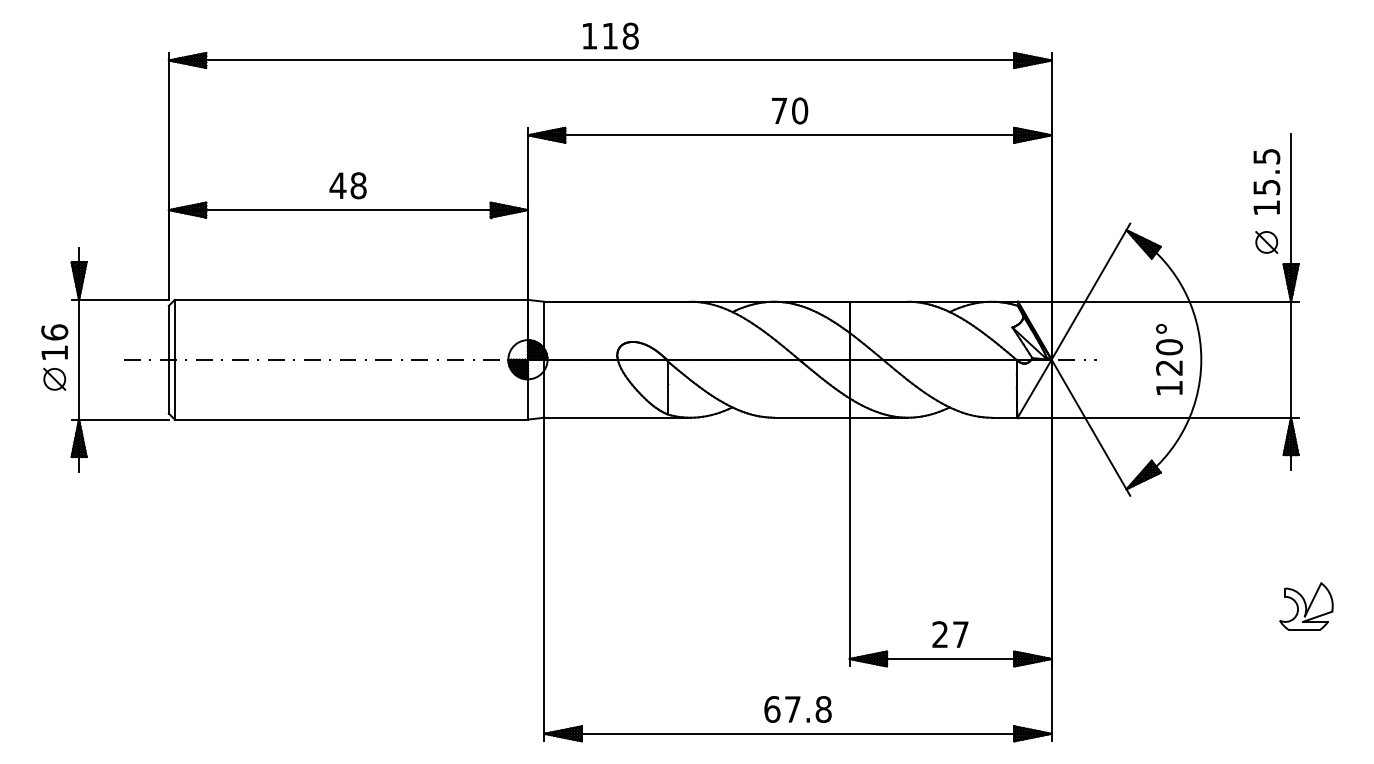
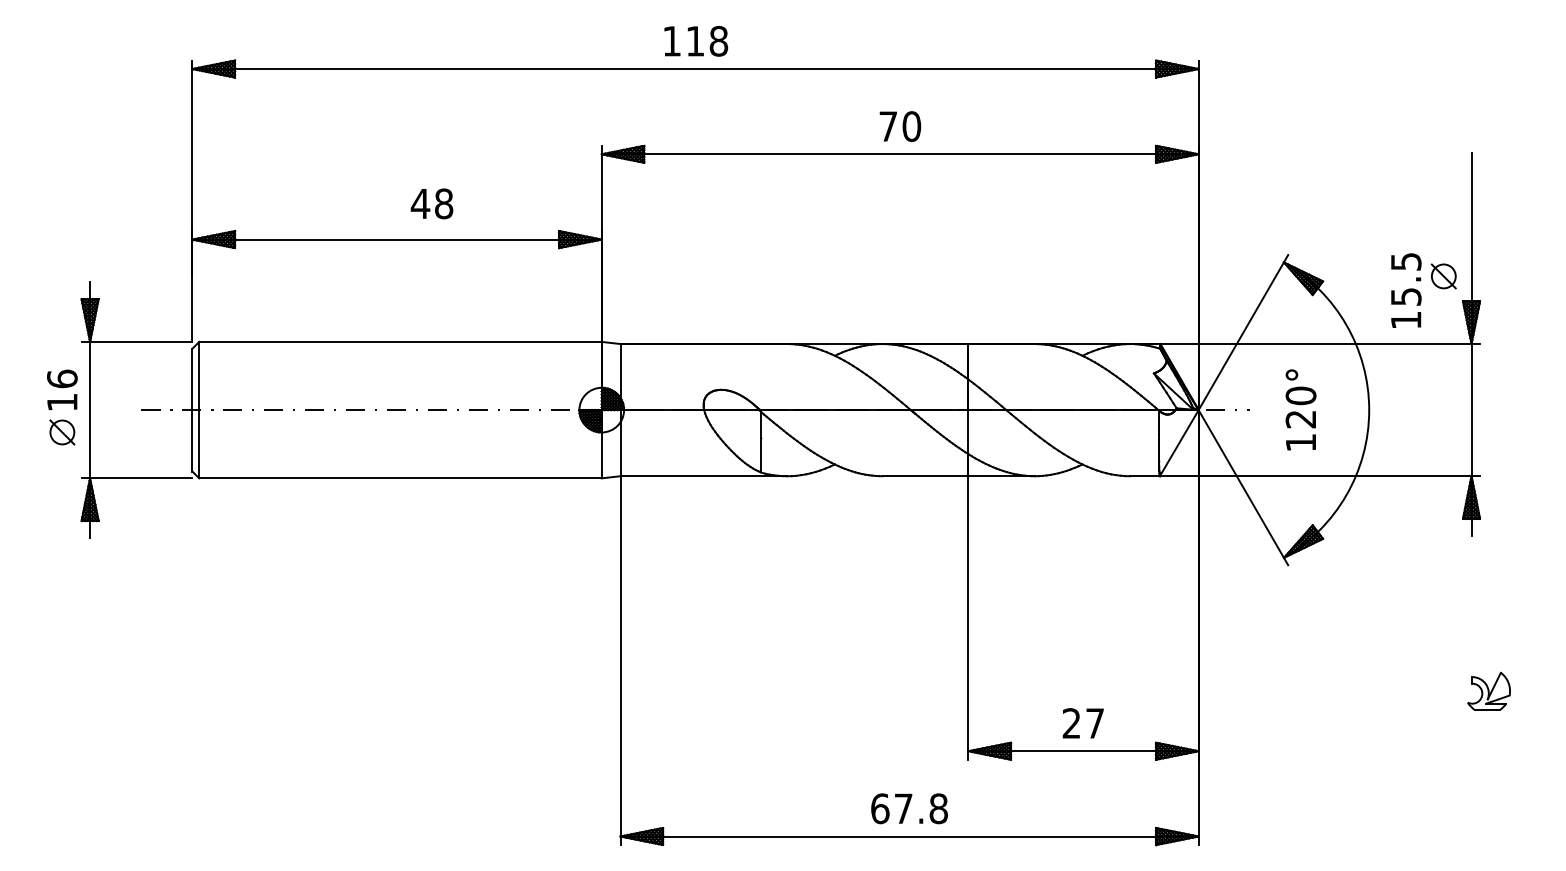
text: (1266, 181) -> (1405, 290), moved
text: (347, 185) -> (431, 203), moved
text: (1169, 359) -> (1301, 409), moved
part: (1306, 606) -> (1489, 691), size x0.7

